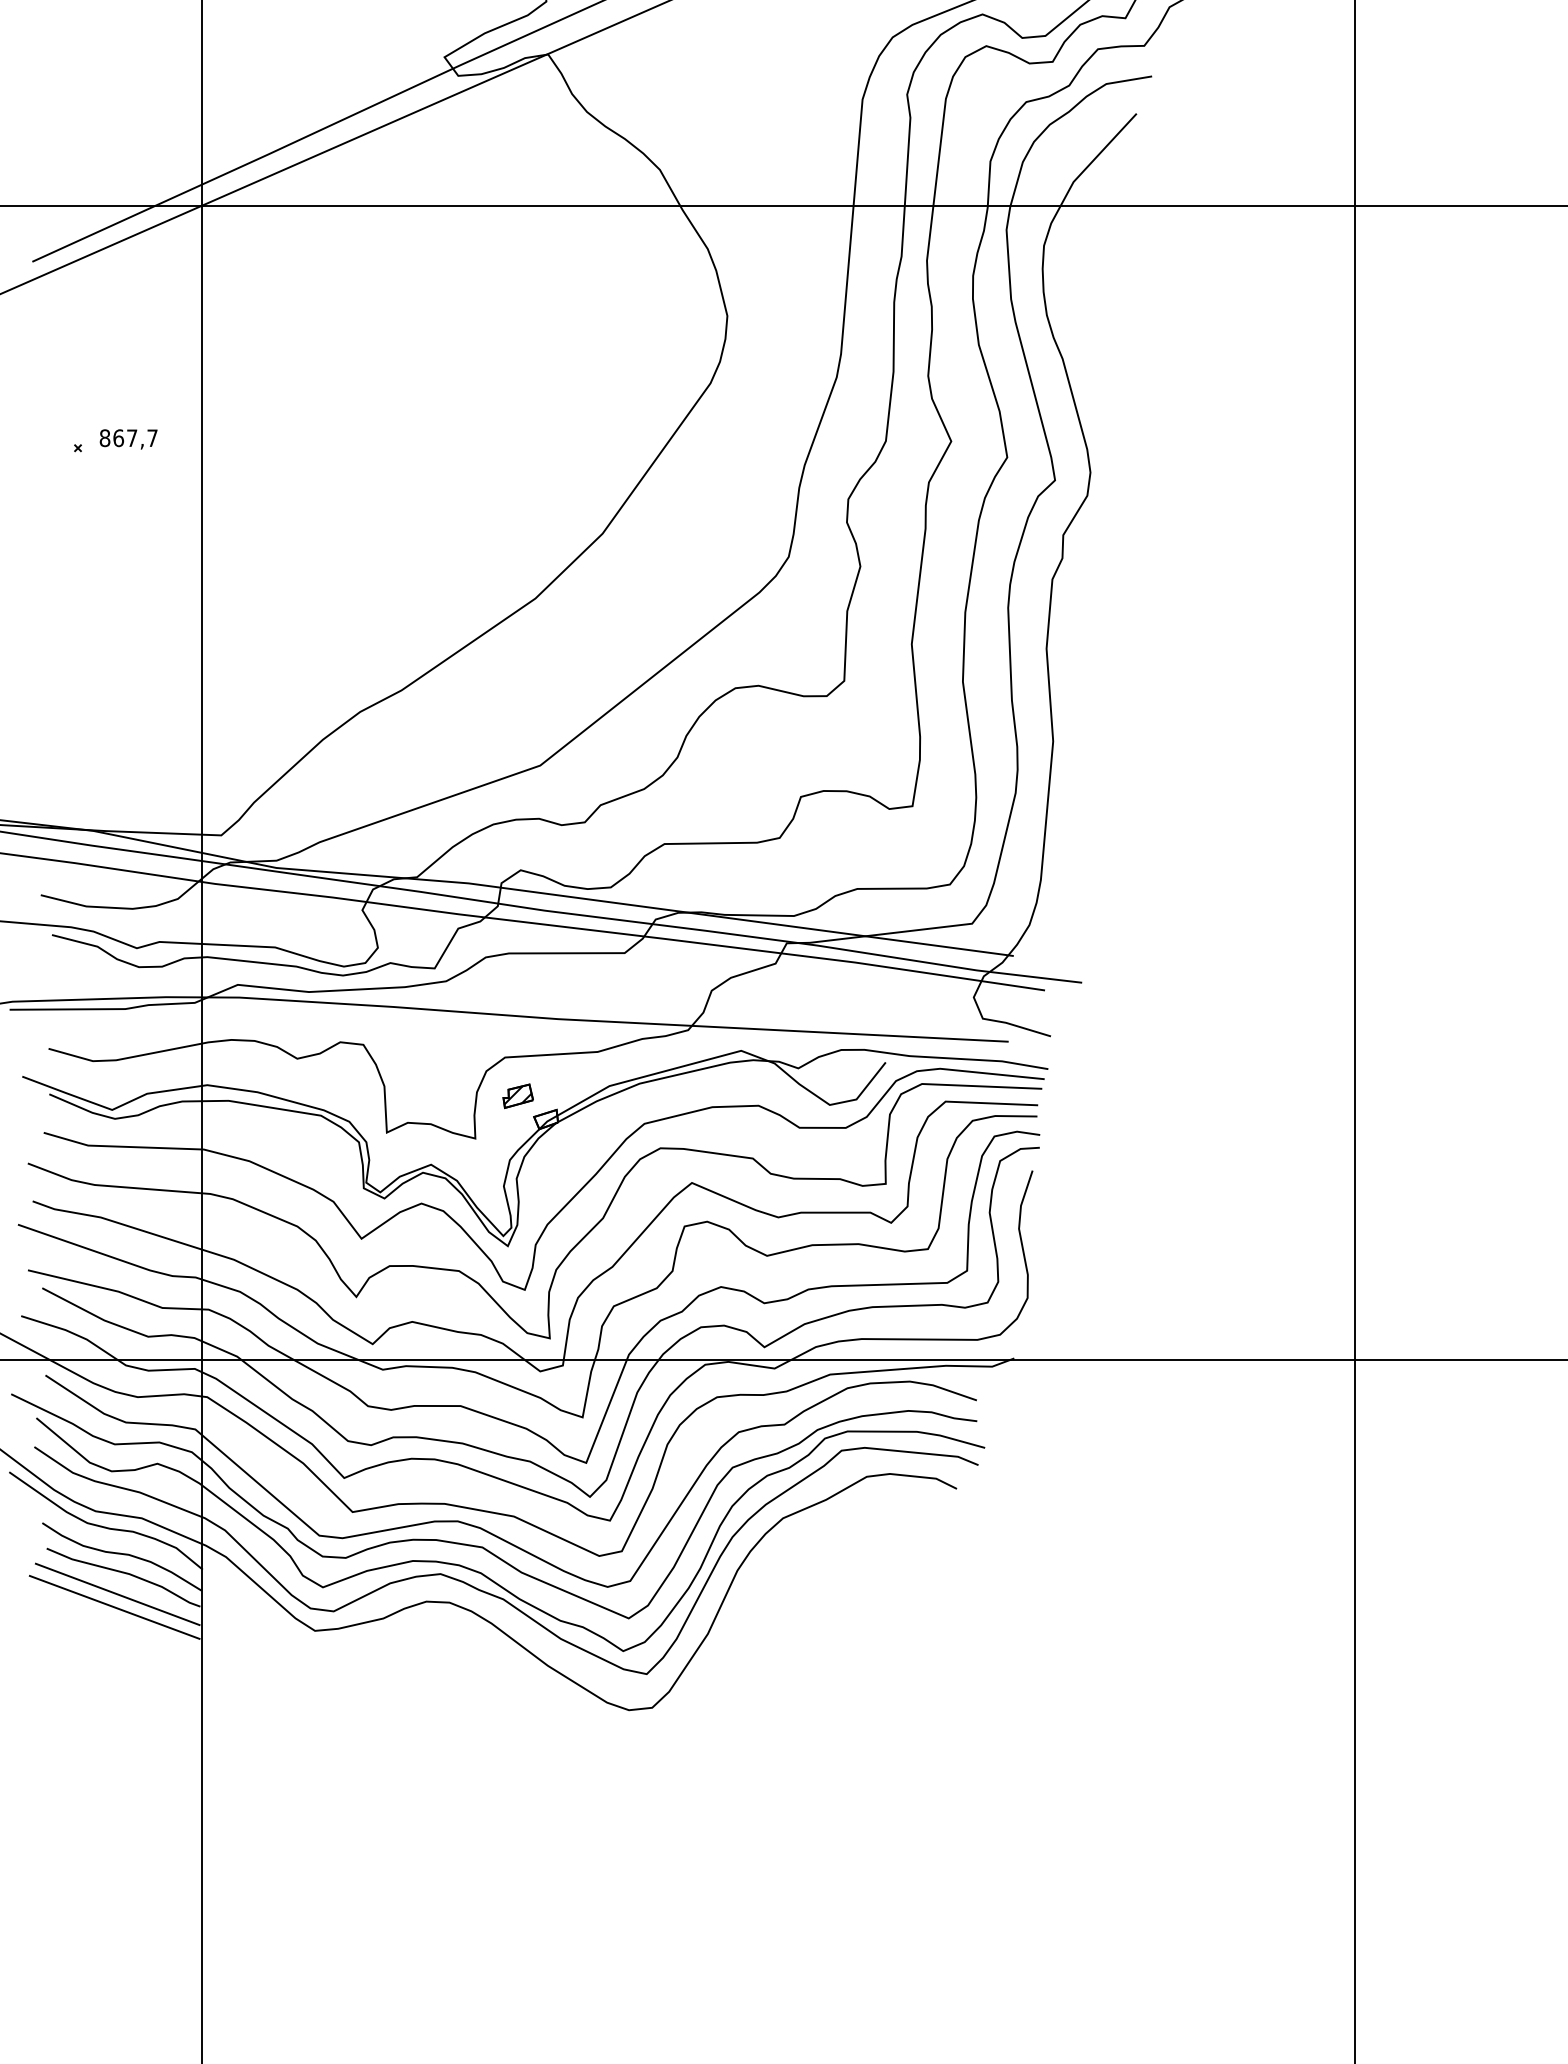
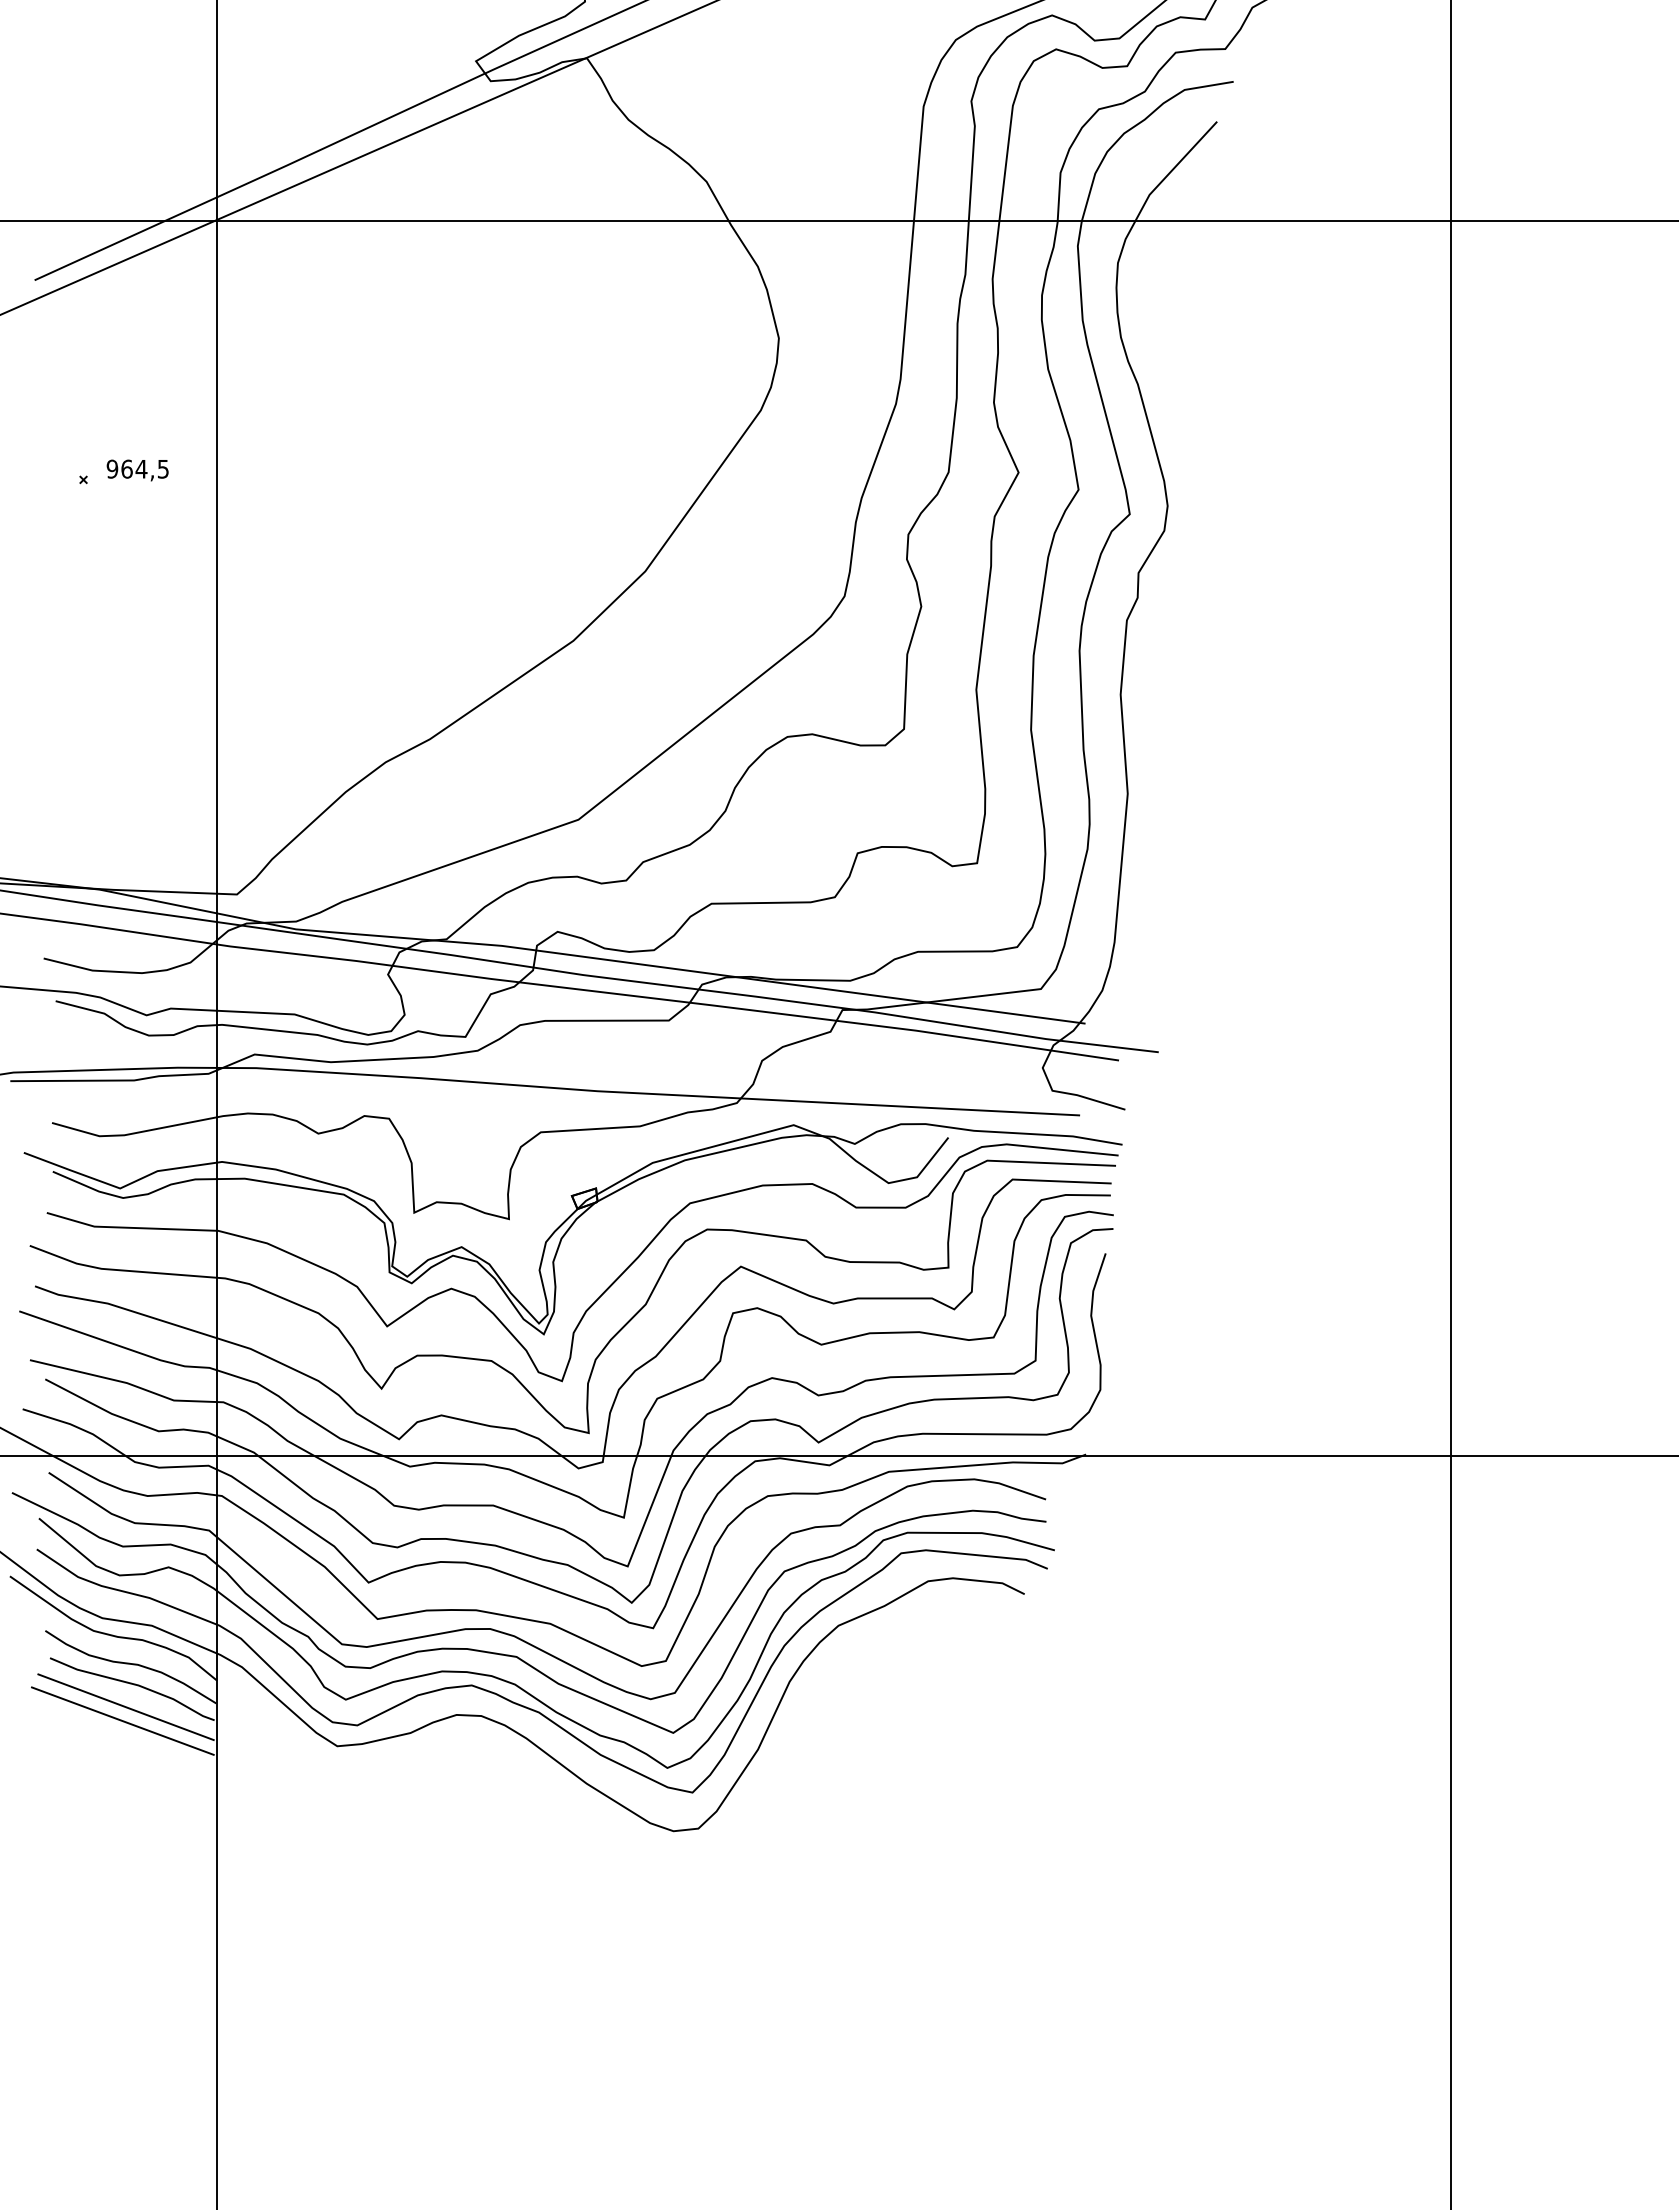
text: (128, 438) -> (137, 469), 867,7 -> 964,5
part: (517, 1095) -> (554, 1173), removed

